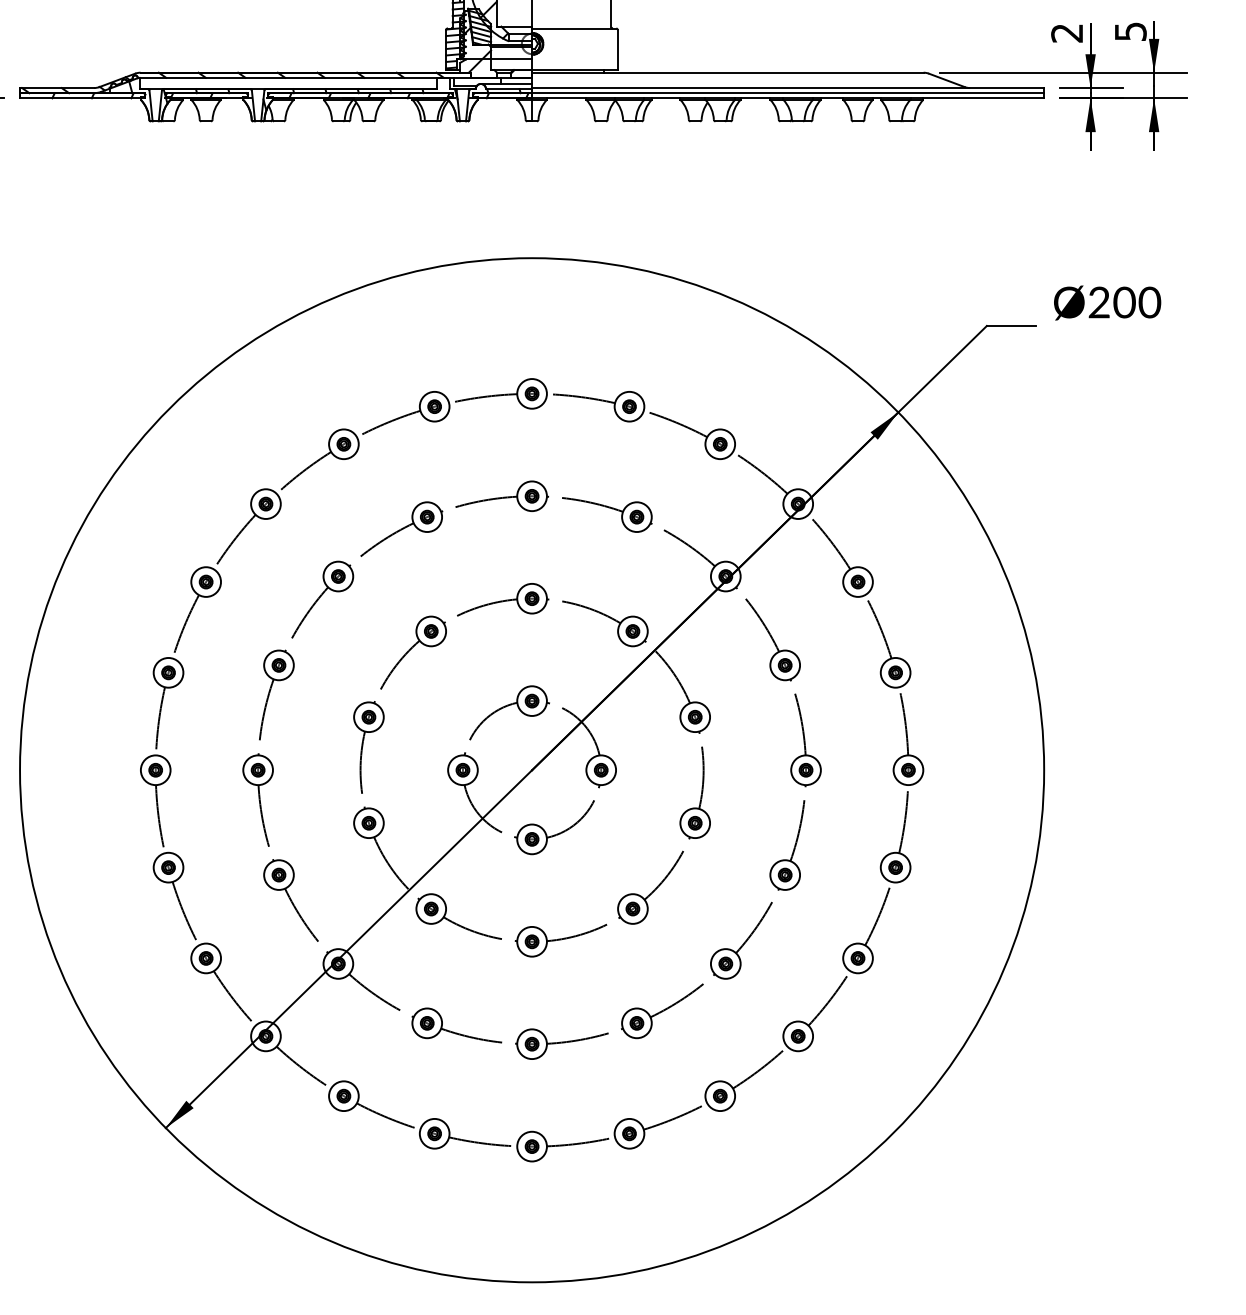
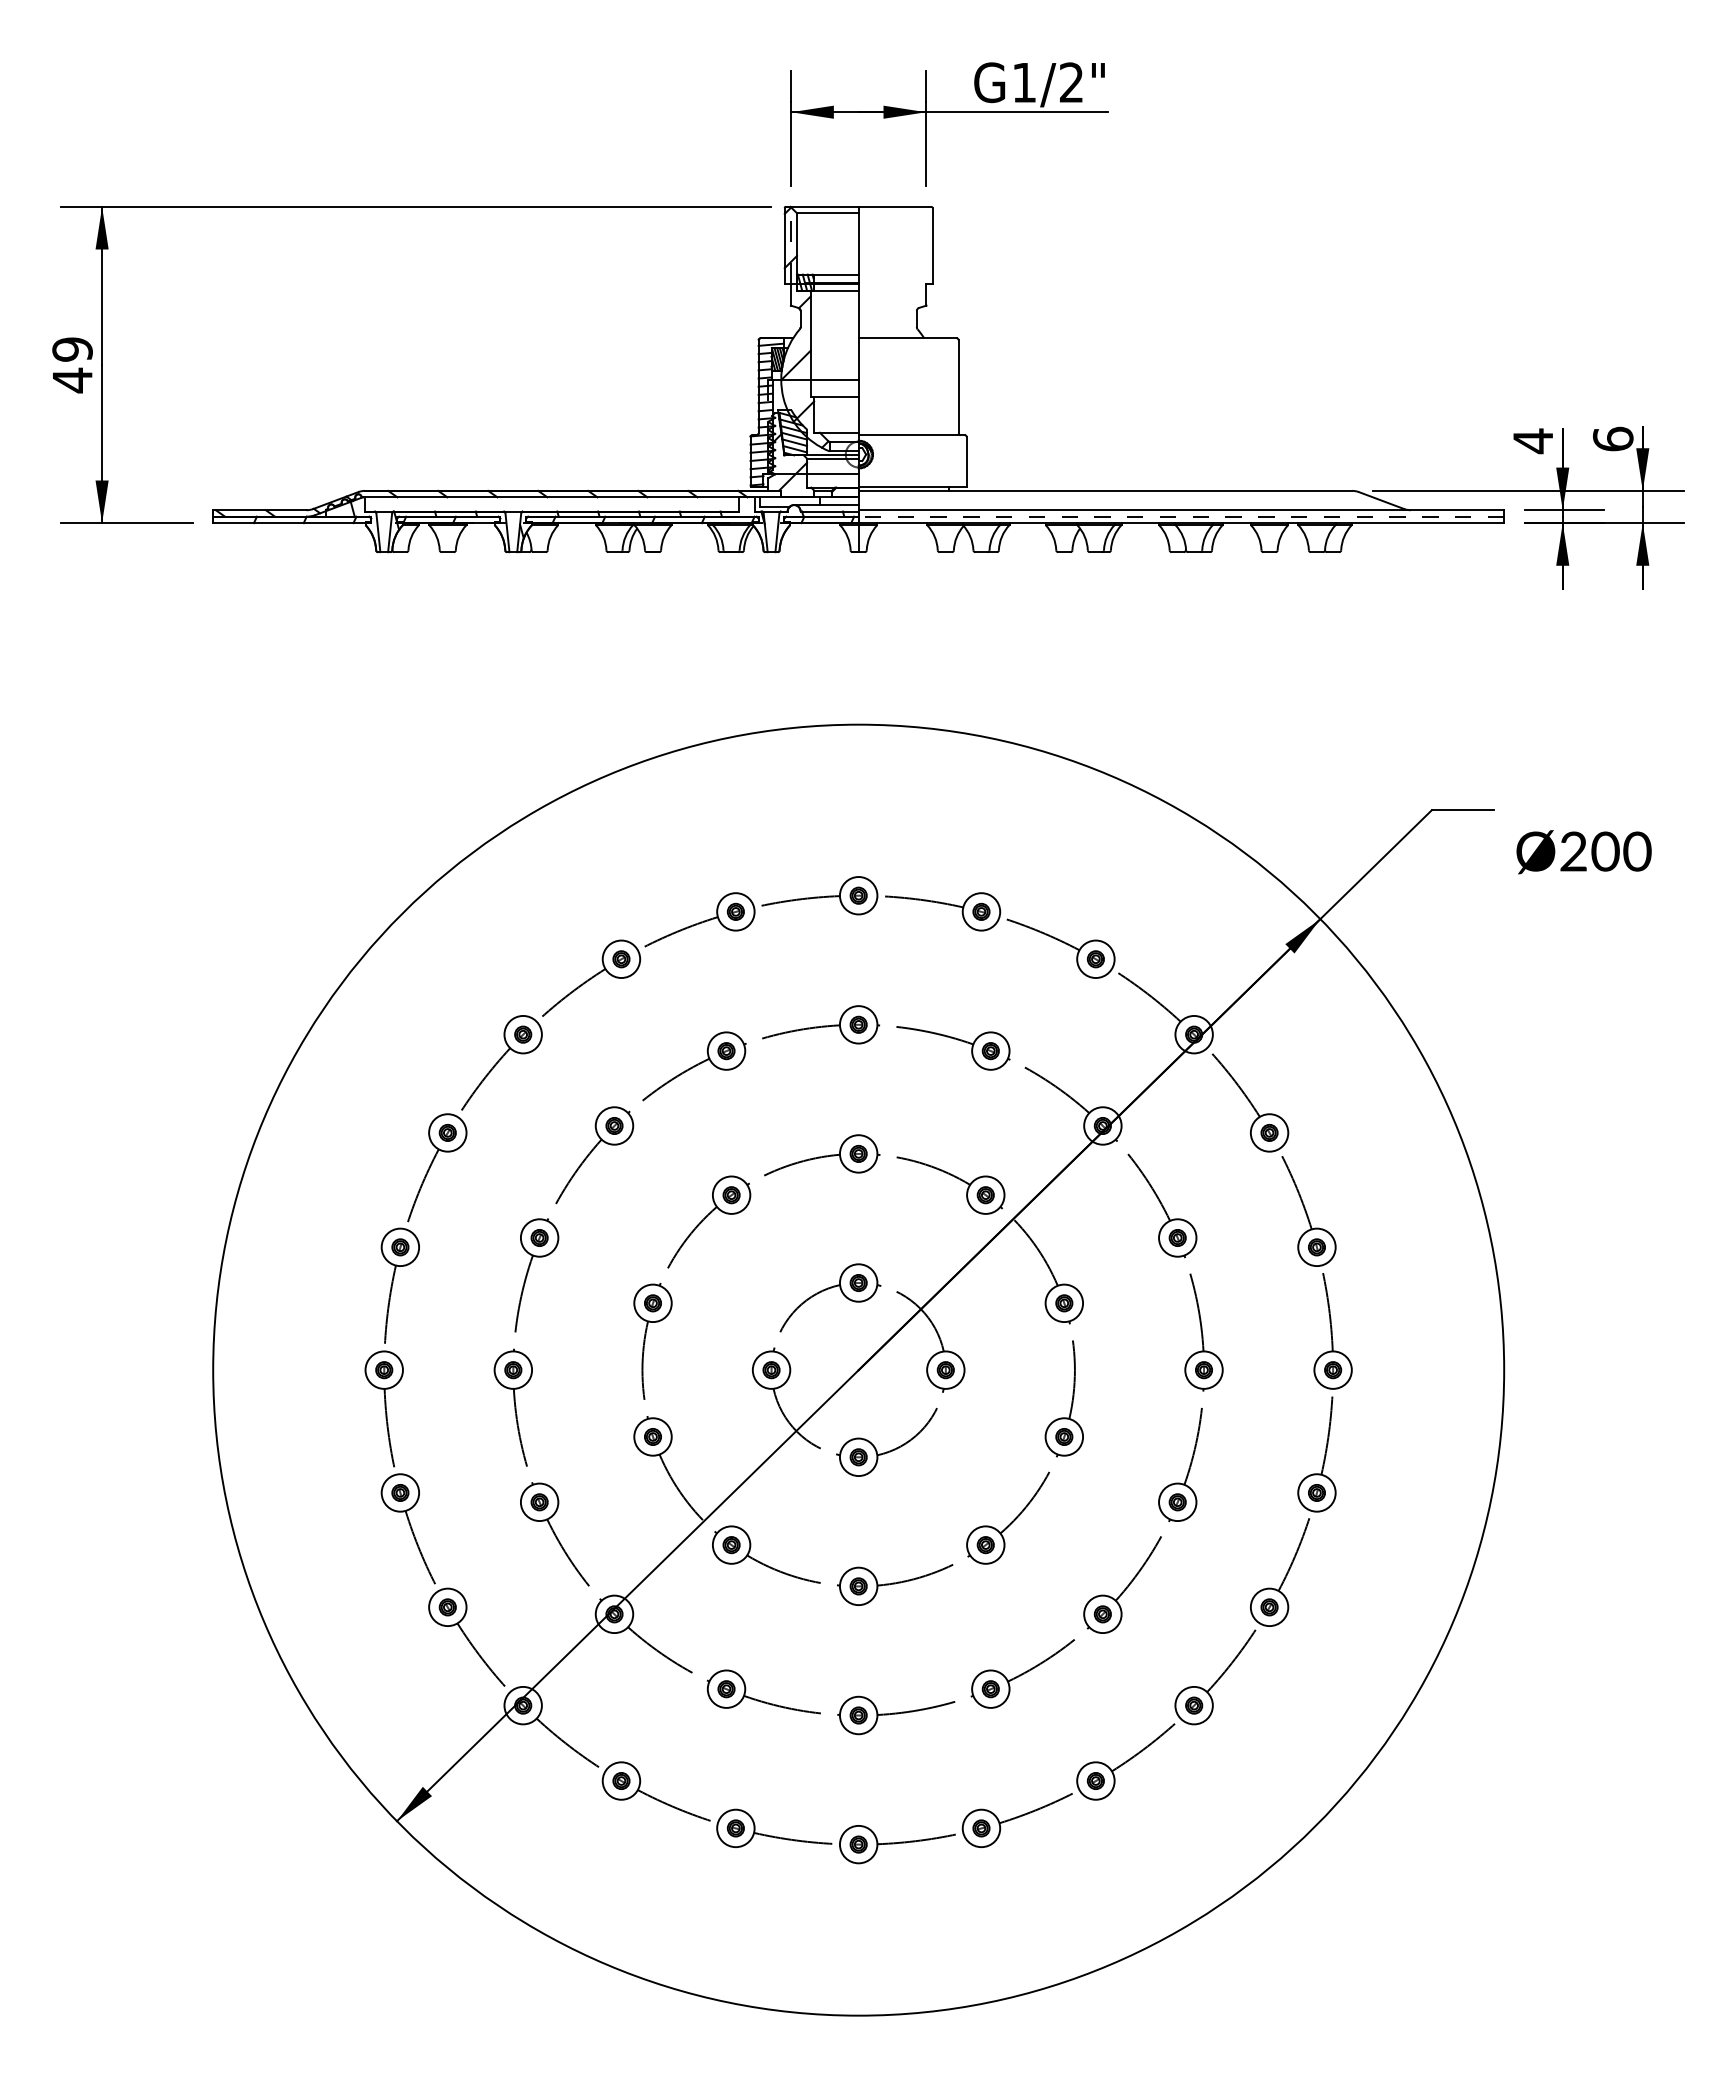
text: (1130, 31) -> (1612, 438), 5 -> 6
text: (1066, 33) -> (1532, 441), 2 -> 4
line: (758, 93) -> (1144, 516), solid -> dashed
text: (1107, 303) -> (1583, 852), moved

